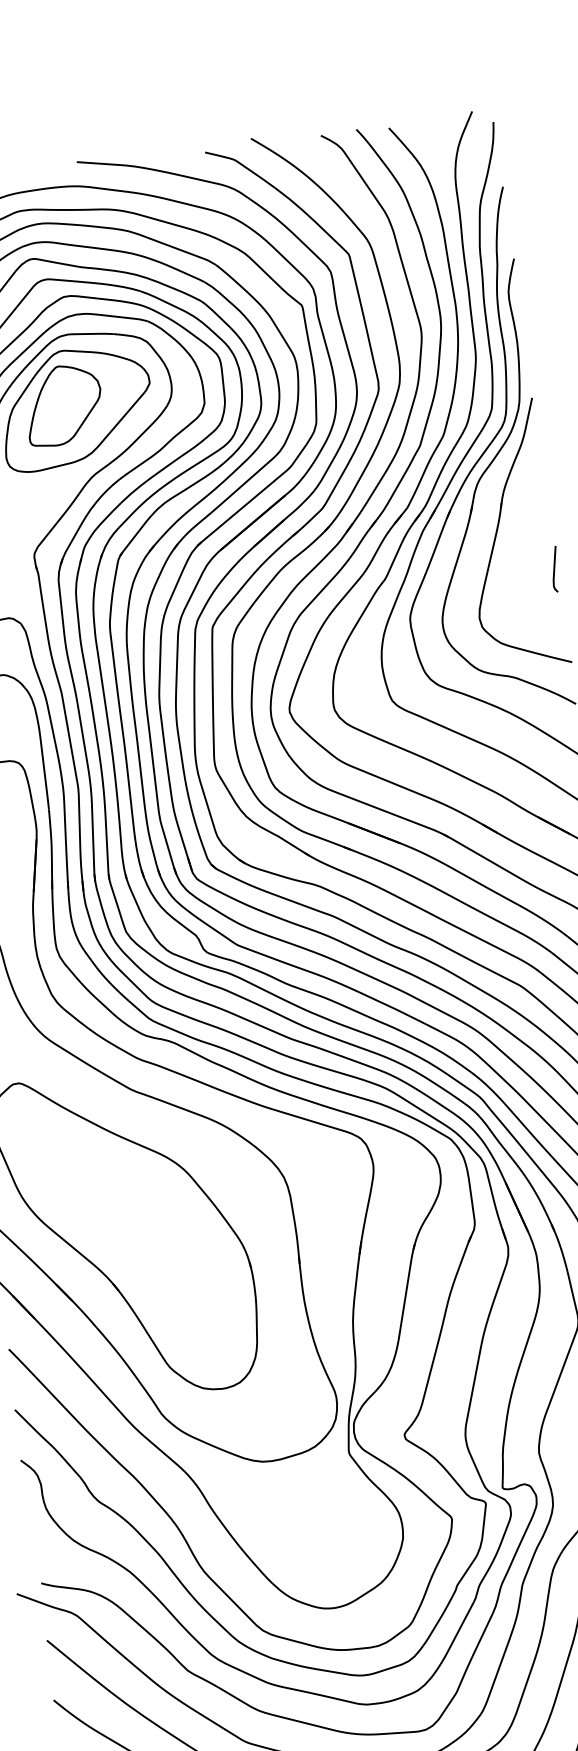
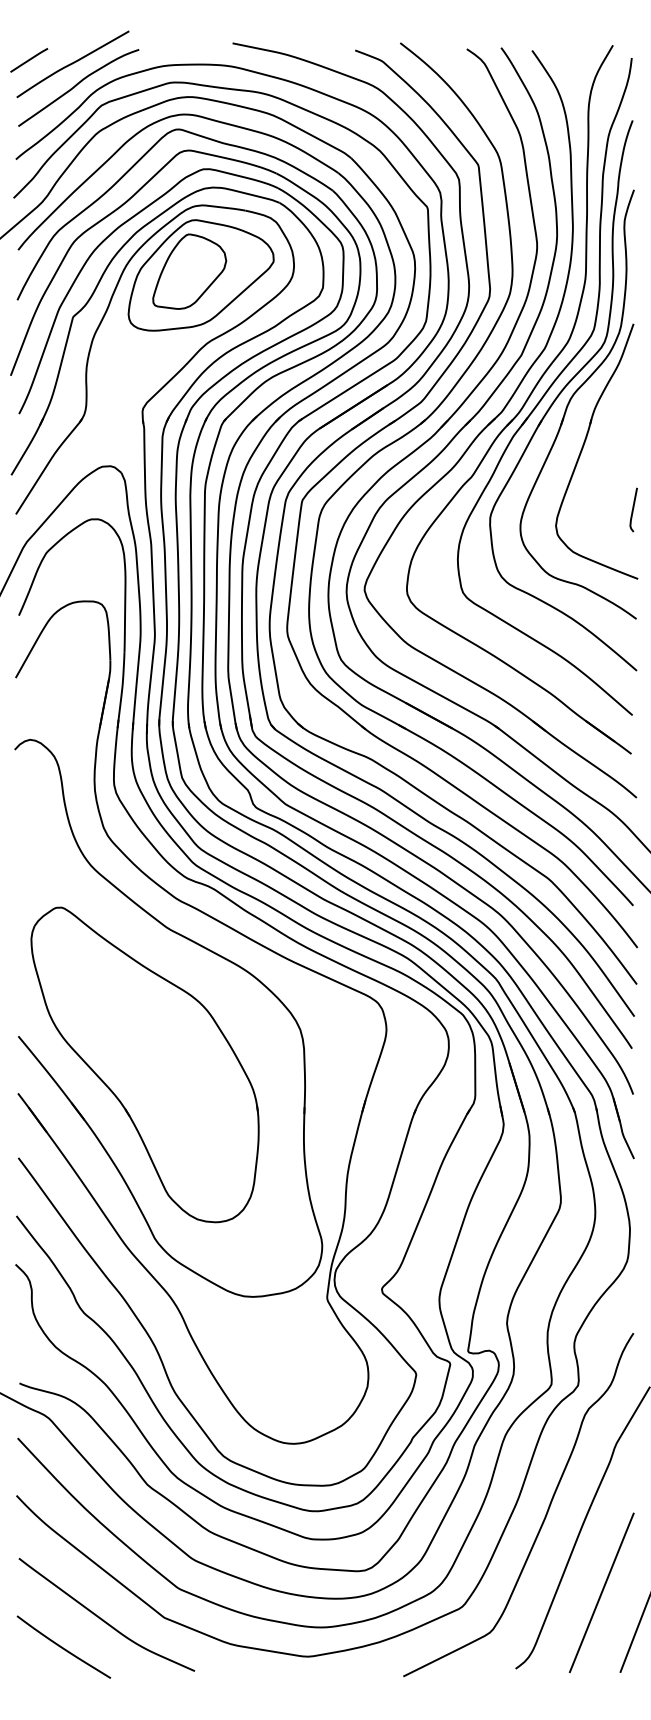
curve: (554, 568) -> (633, 509), moved

